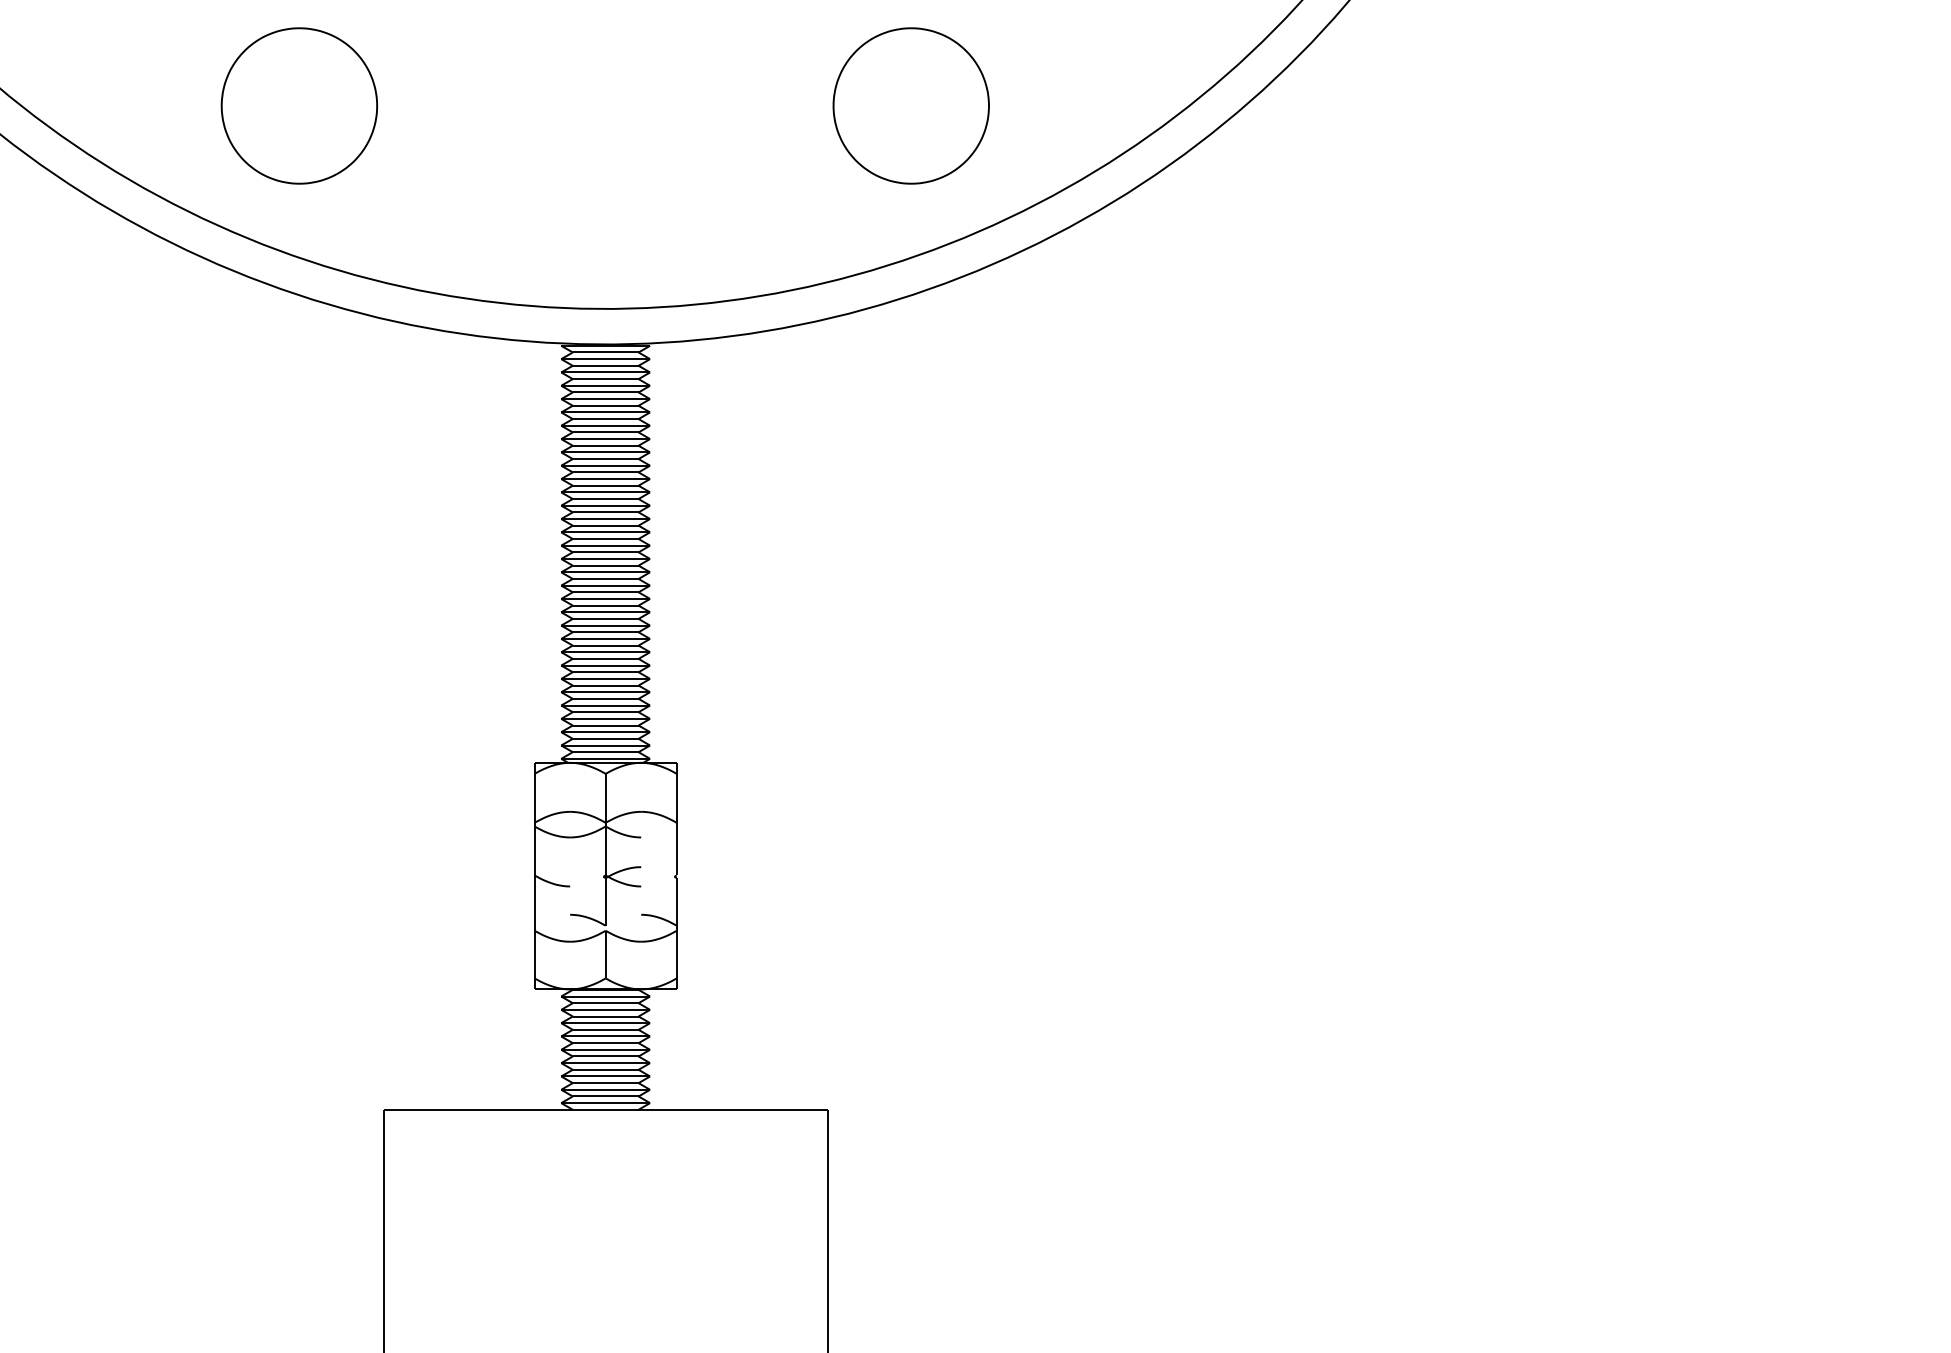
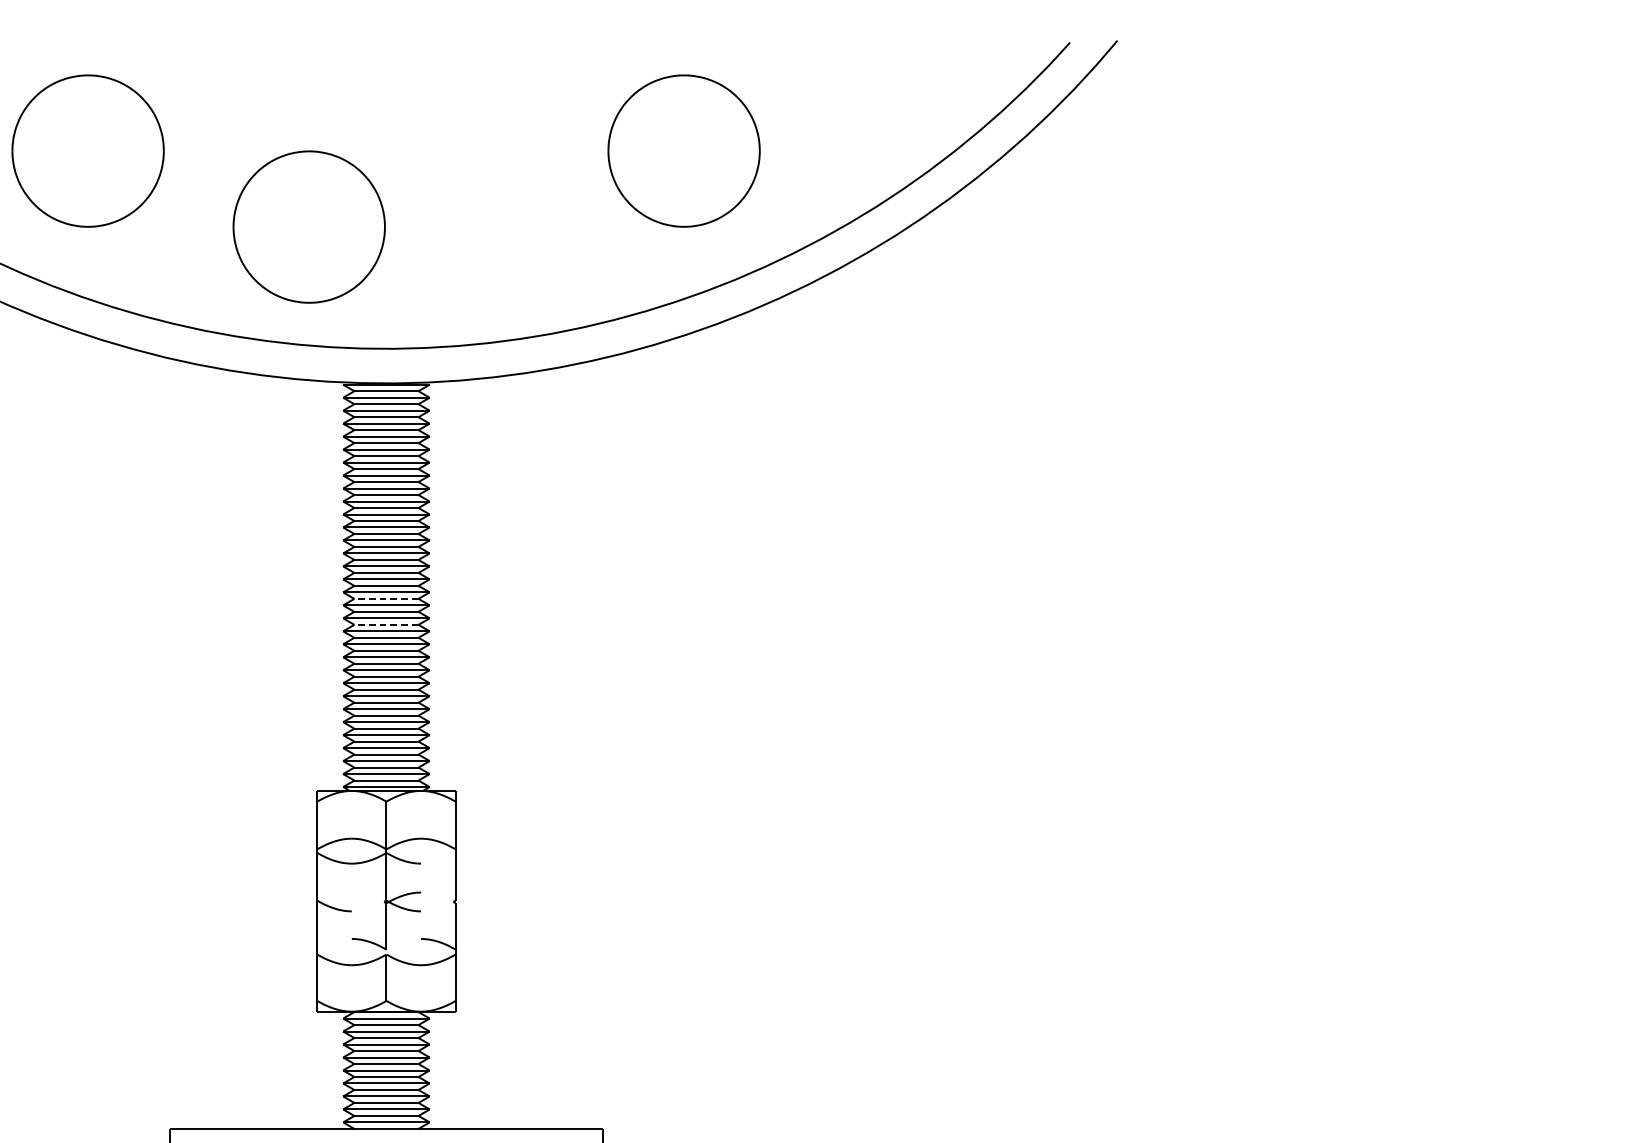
part: (525, 183) -> (308, 226), added
line: (605, 565) -> (386, 598), solid -> dashed
line: (605, 592) -> (386, 625), solid -> dashed

